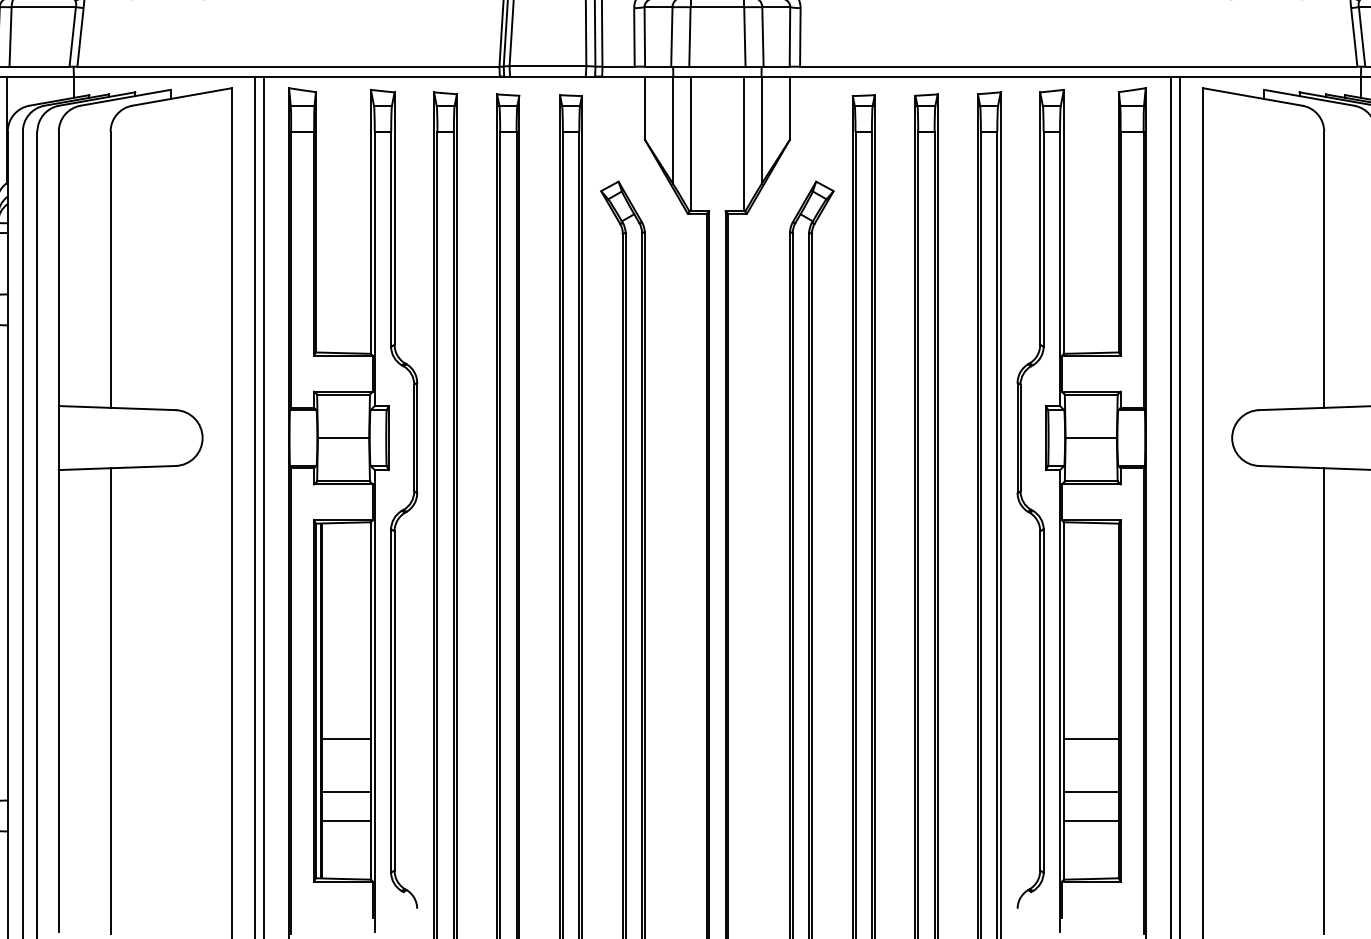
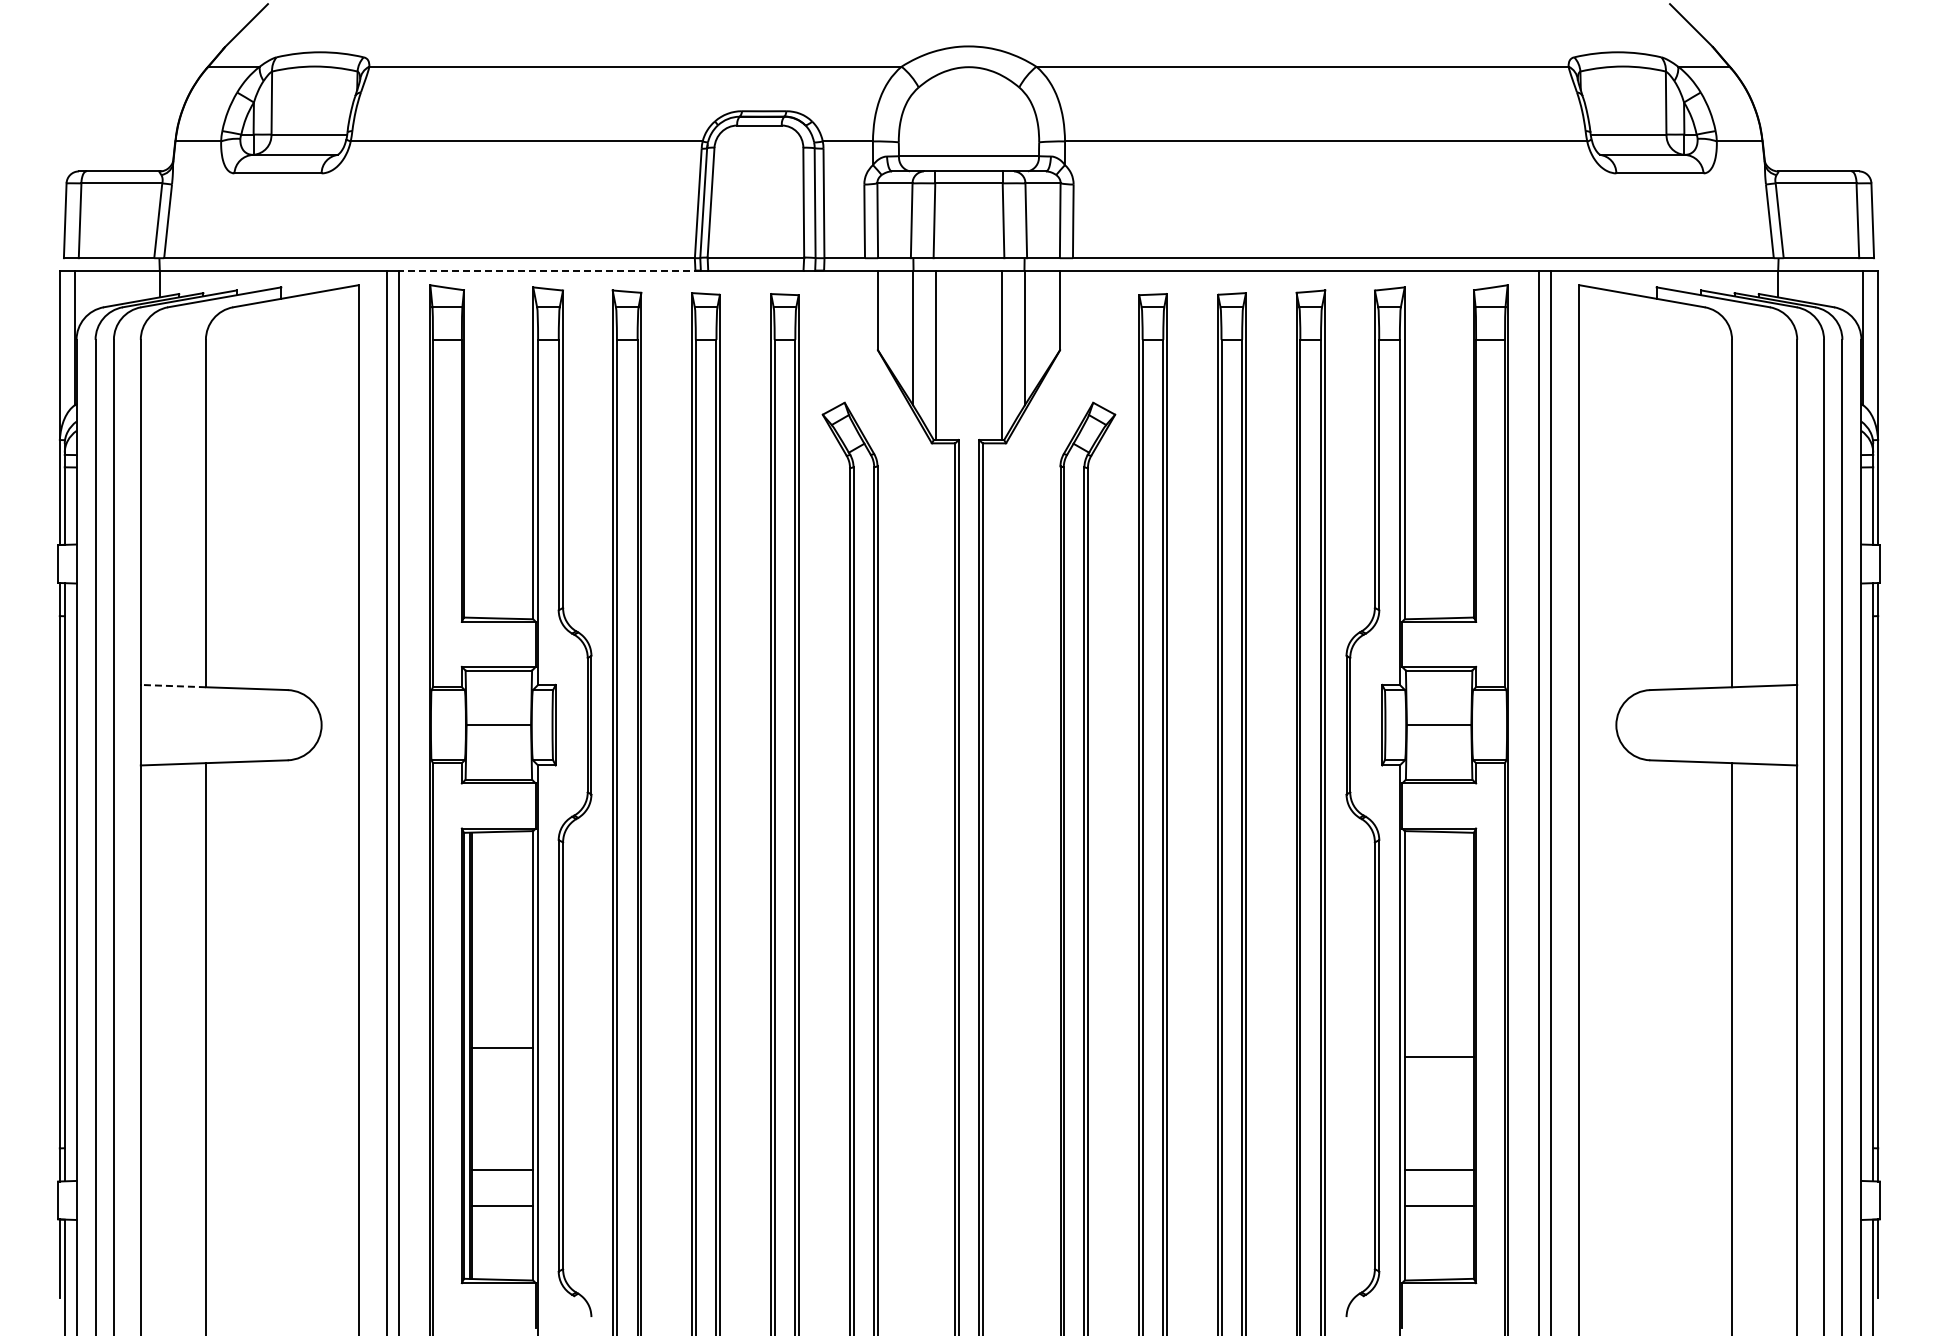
line: (384, 76) -> (550, 270), solid -> dashed
line: (84, 407) -> (173, 686), solid -> dashed
line: (346, 738) -> (502, 1047), moved
line: (1090, 738) -> (1438, 1056), moved

